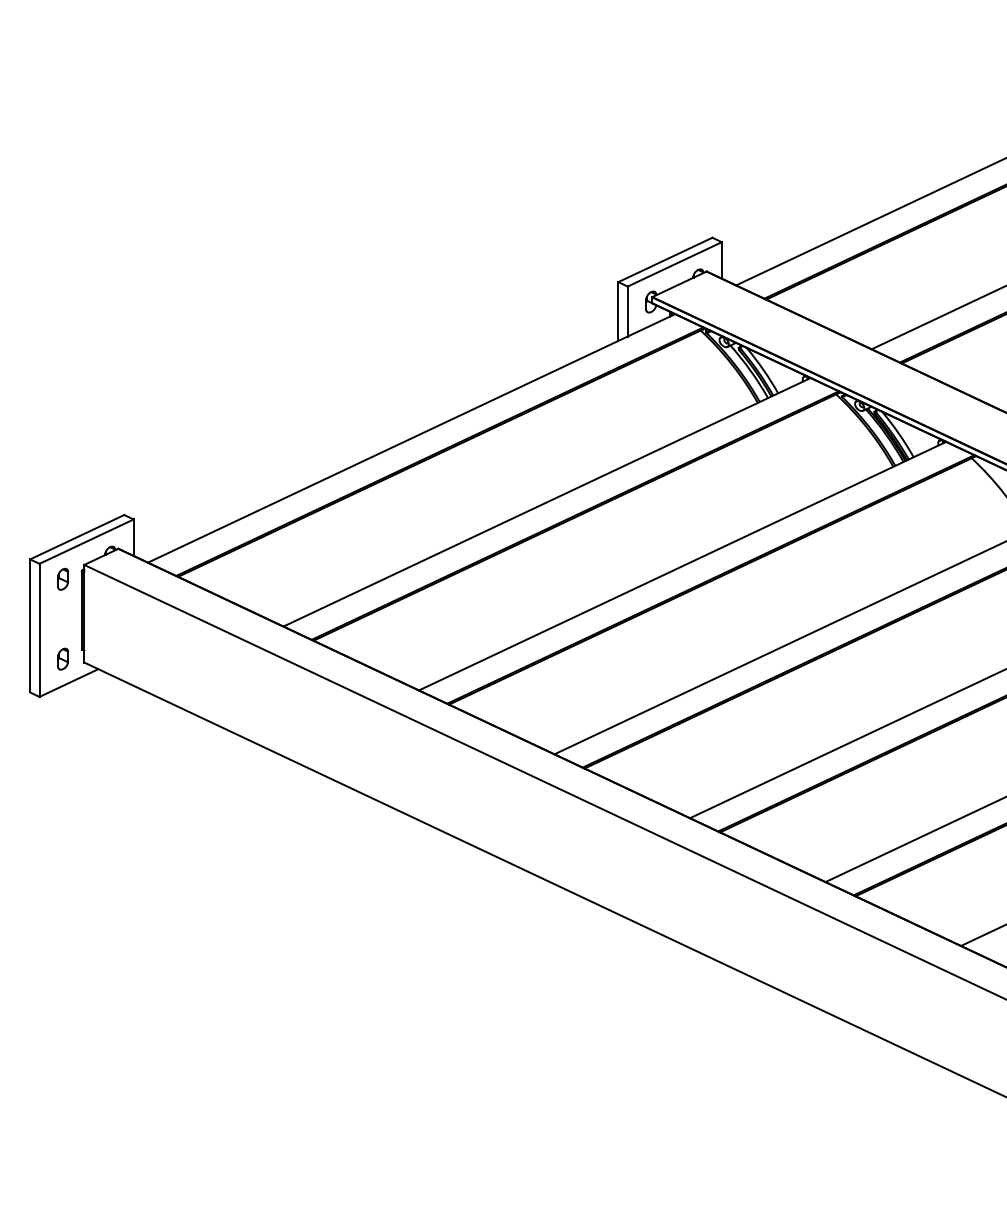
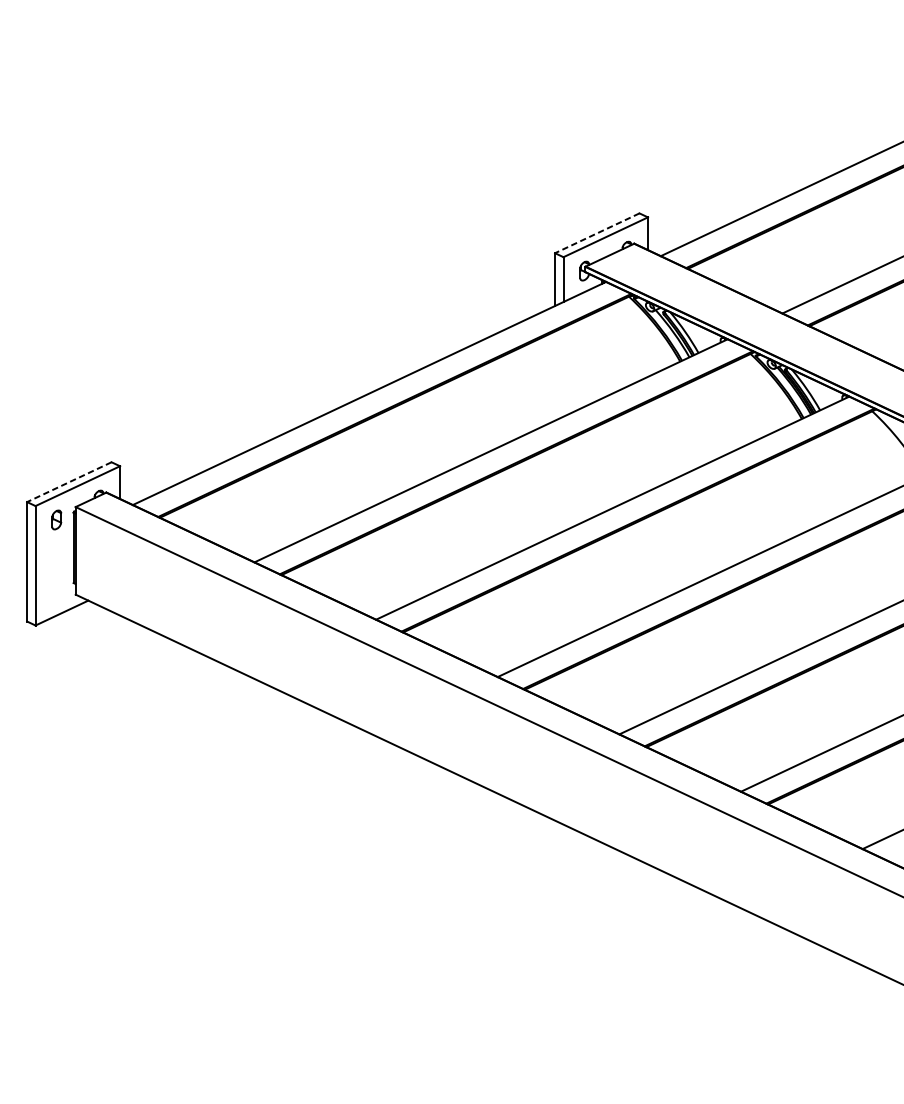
line: (664, 260) -> (596, 233), solid -> dashed
line: (76, 537) -> (68, 482), solid -> dashed
part: (63, 658) -> (57, 591), removed

